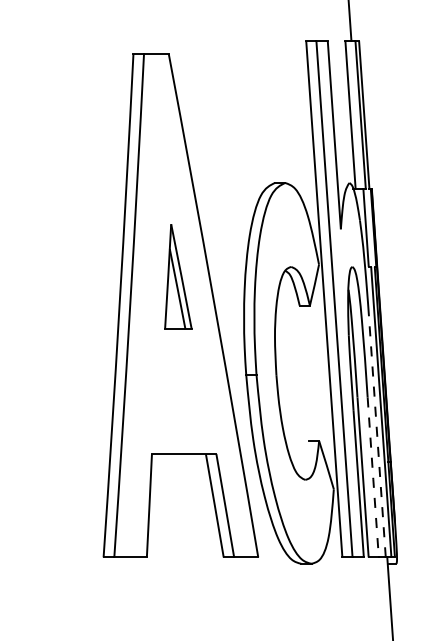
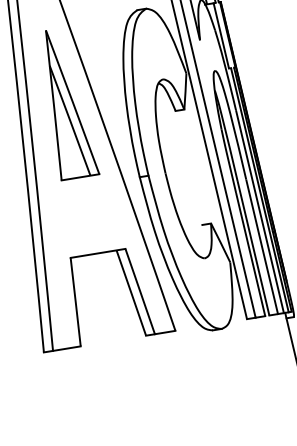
part: (178, 276) -> (68, 103), size x1.67
line: (377, 437) -> (260, 212), dashed -> solid
line: (373, 478) -> (262, 247), dashed -> solid

